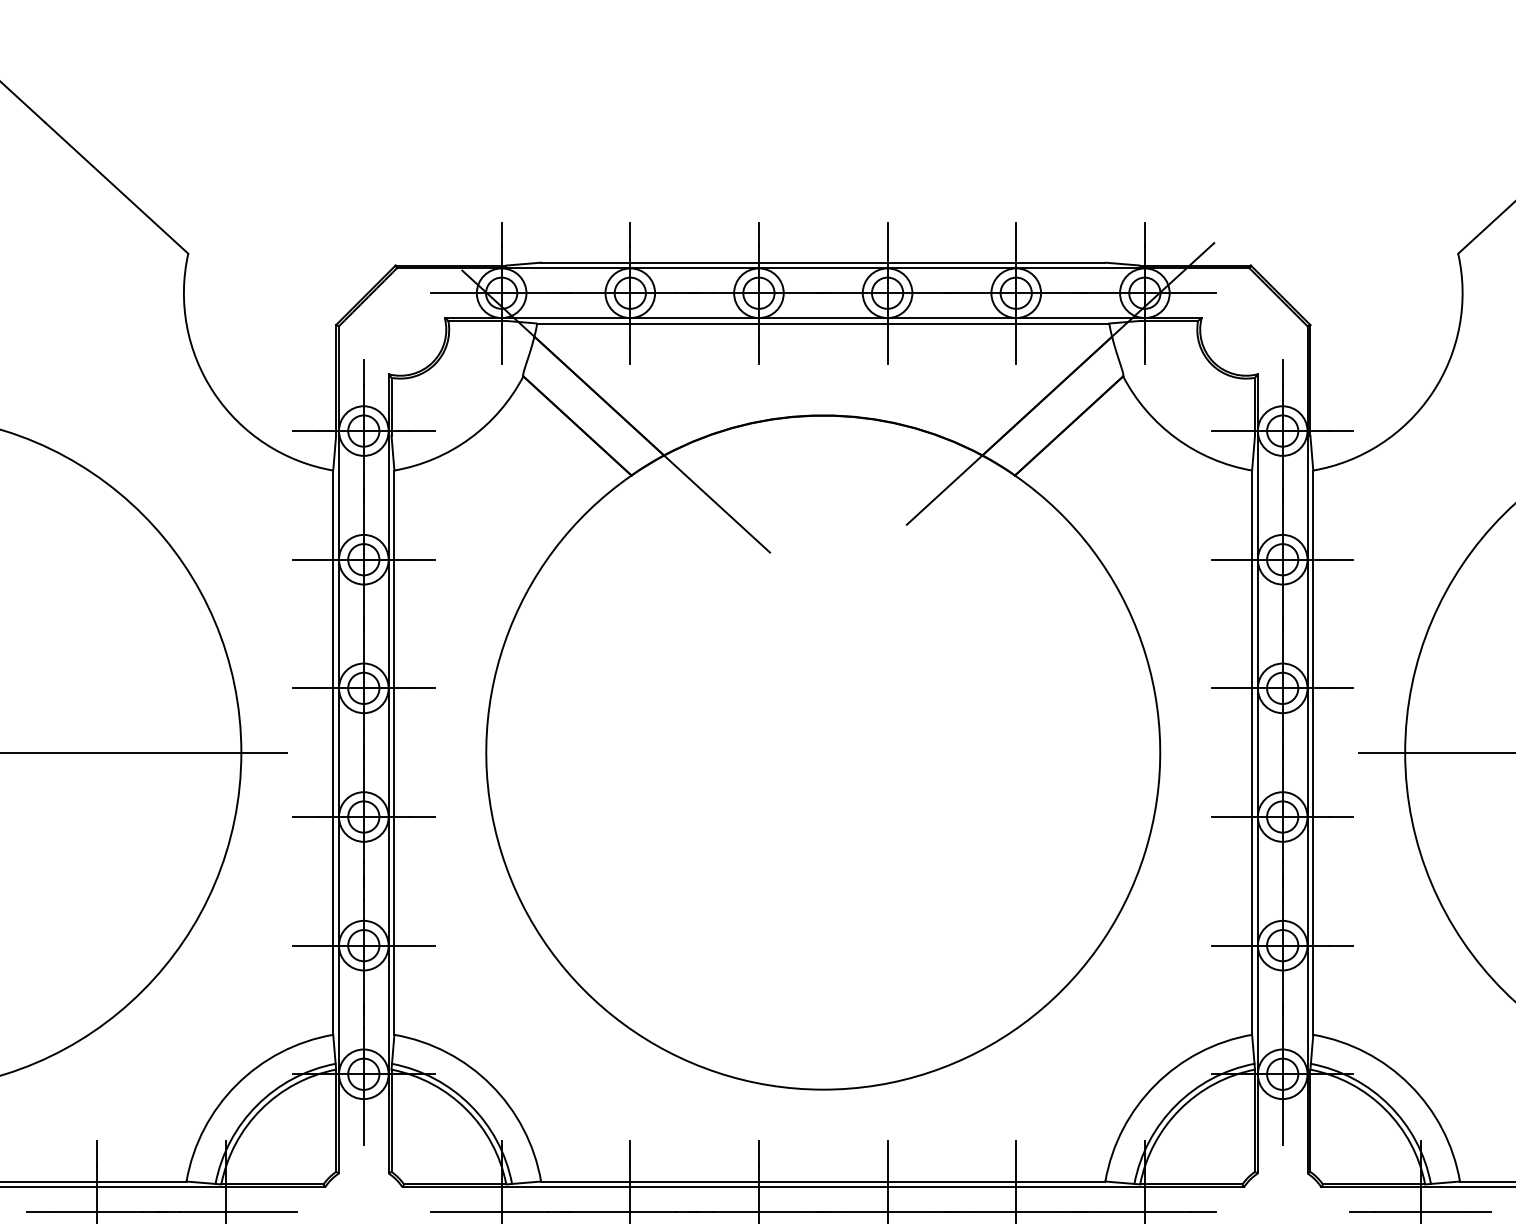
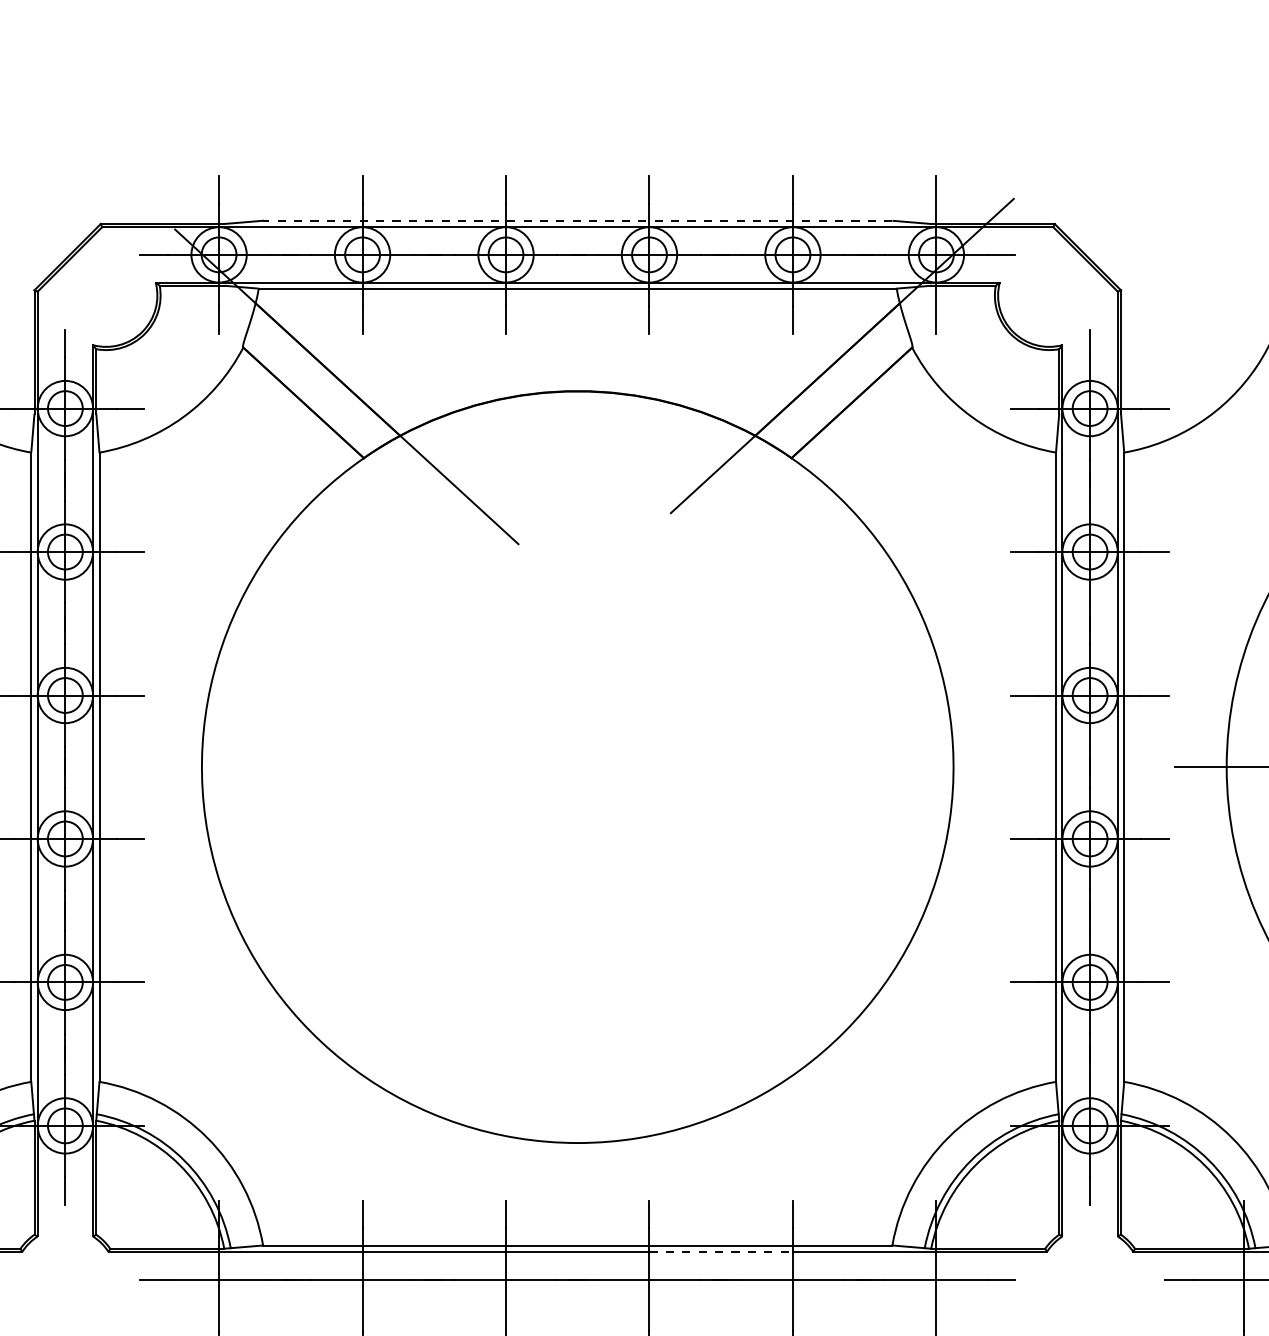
line: (822, 262) -> (576, 220), solid -> dashed
line: (952, 1187) -> (721, 1252), solid -> dashed

